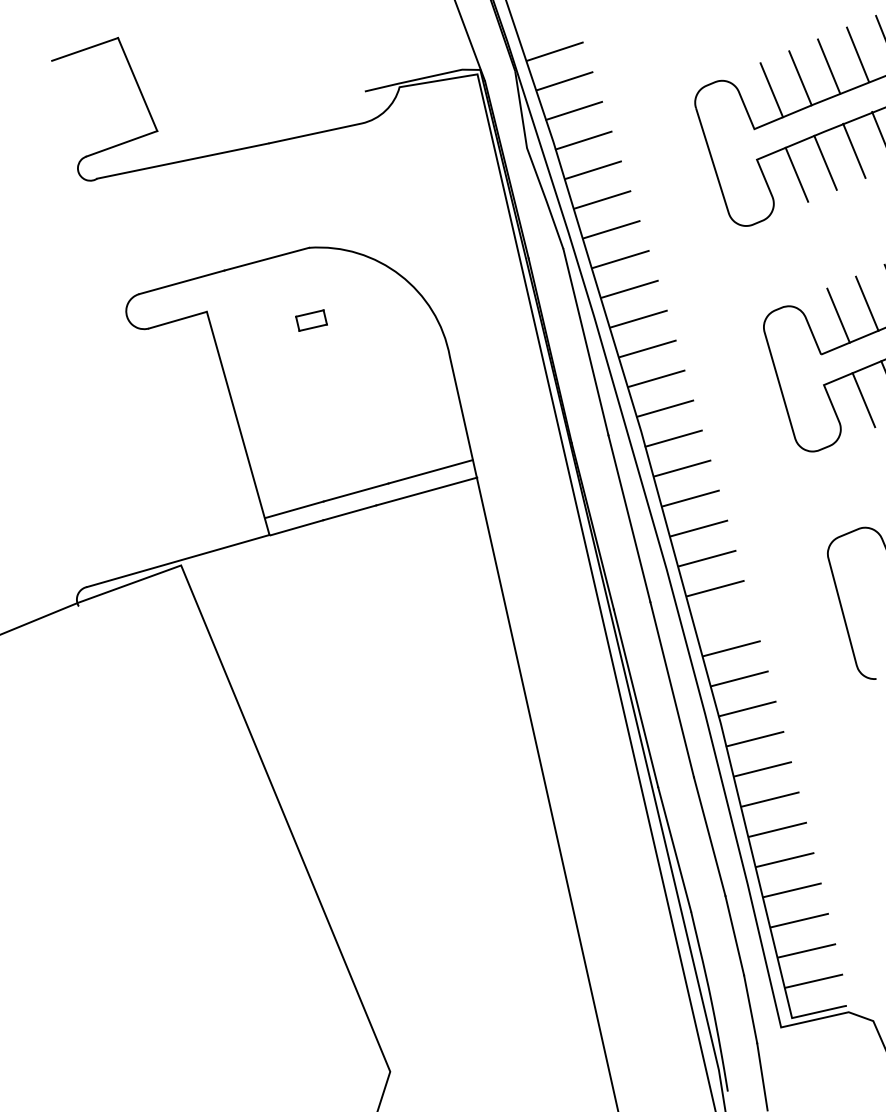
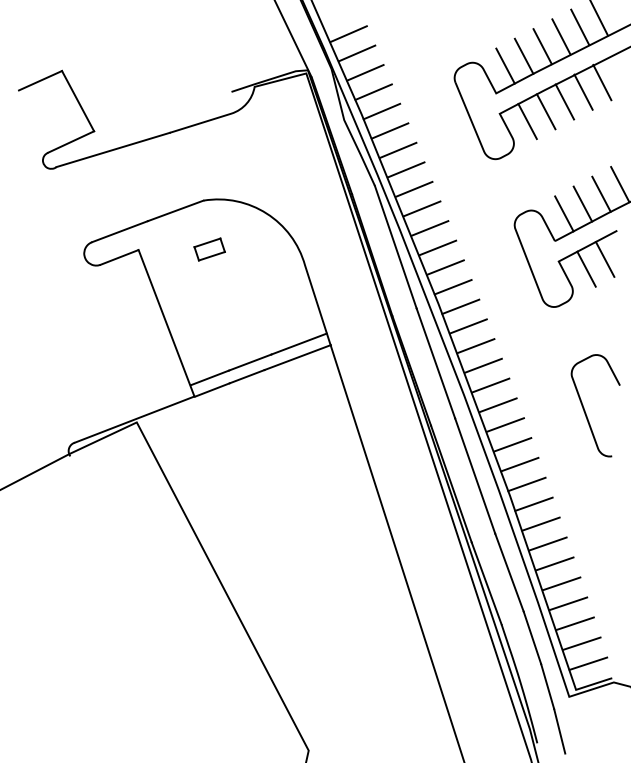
line: (544, 22) -> (348, 34), added
part: (311, 320) -> (209, 249), size x1.43
line: (722, 617) -> (504, 424), added

